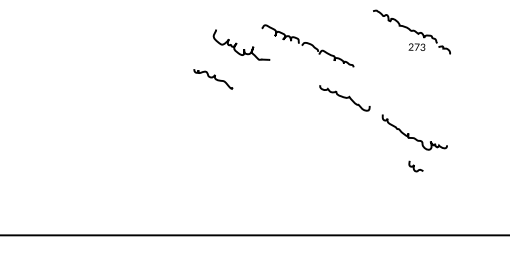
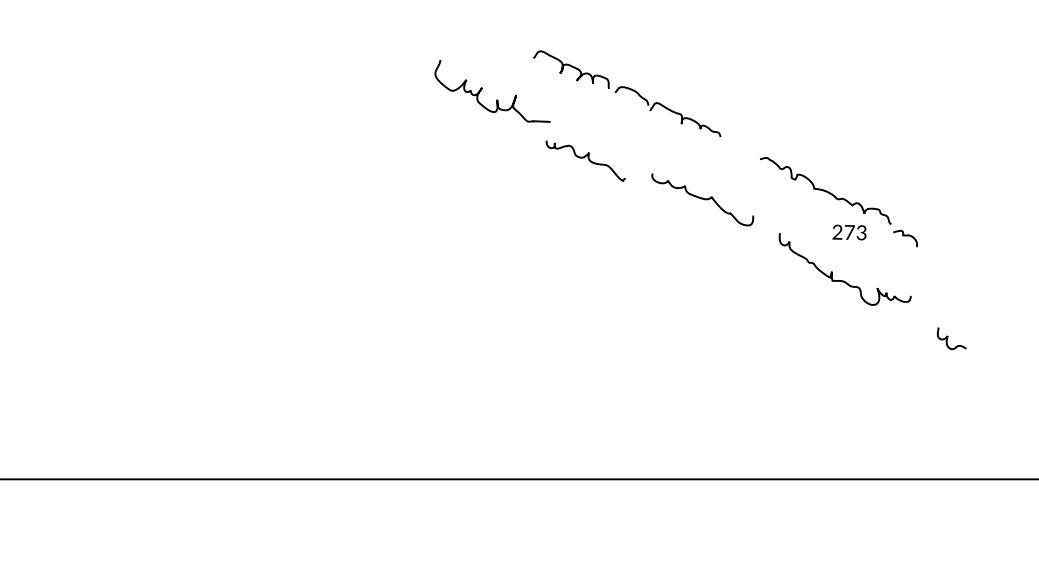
part: (411, 31) -> (838, 200), moved
curve: (214, 79) -> (587, 161), moved
curve: (414, 166) -> (948, 339), moved

